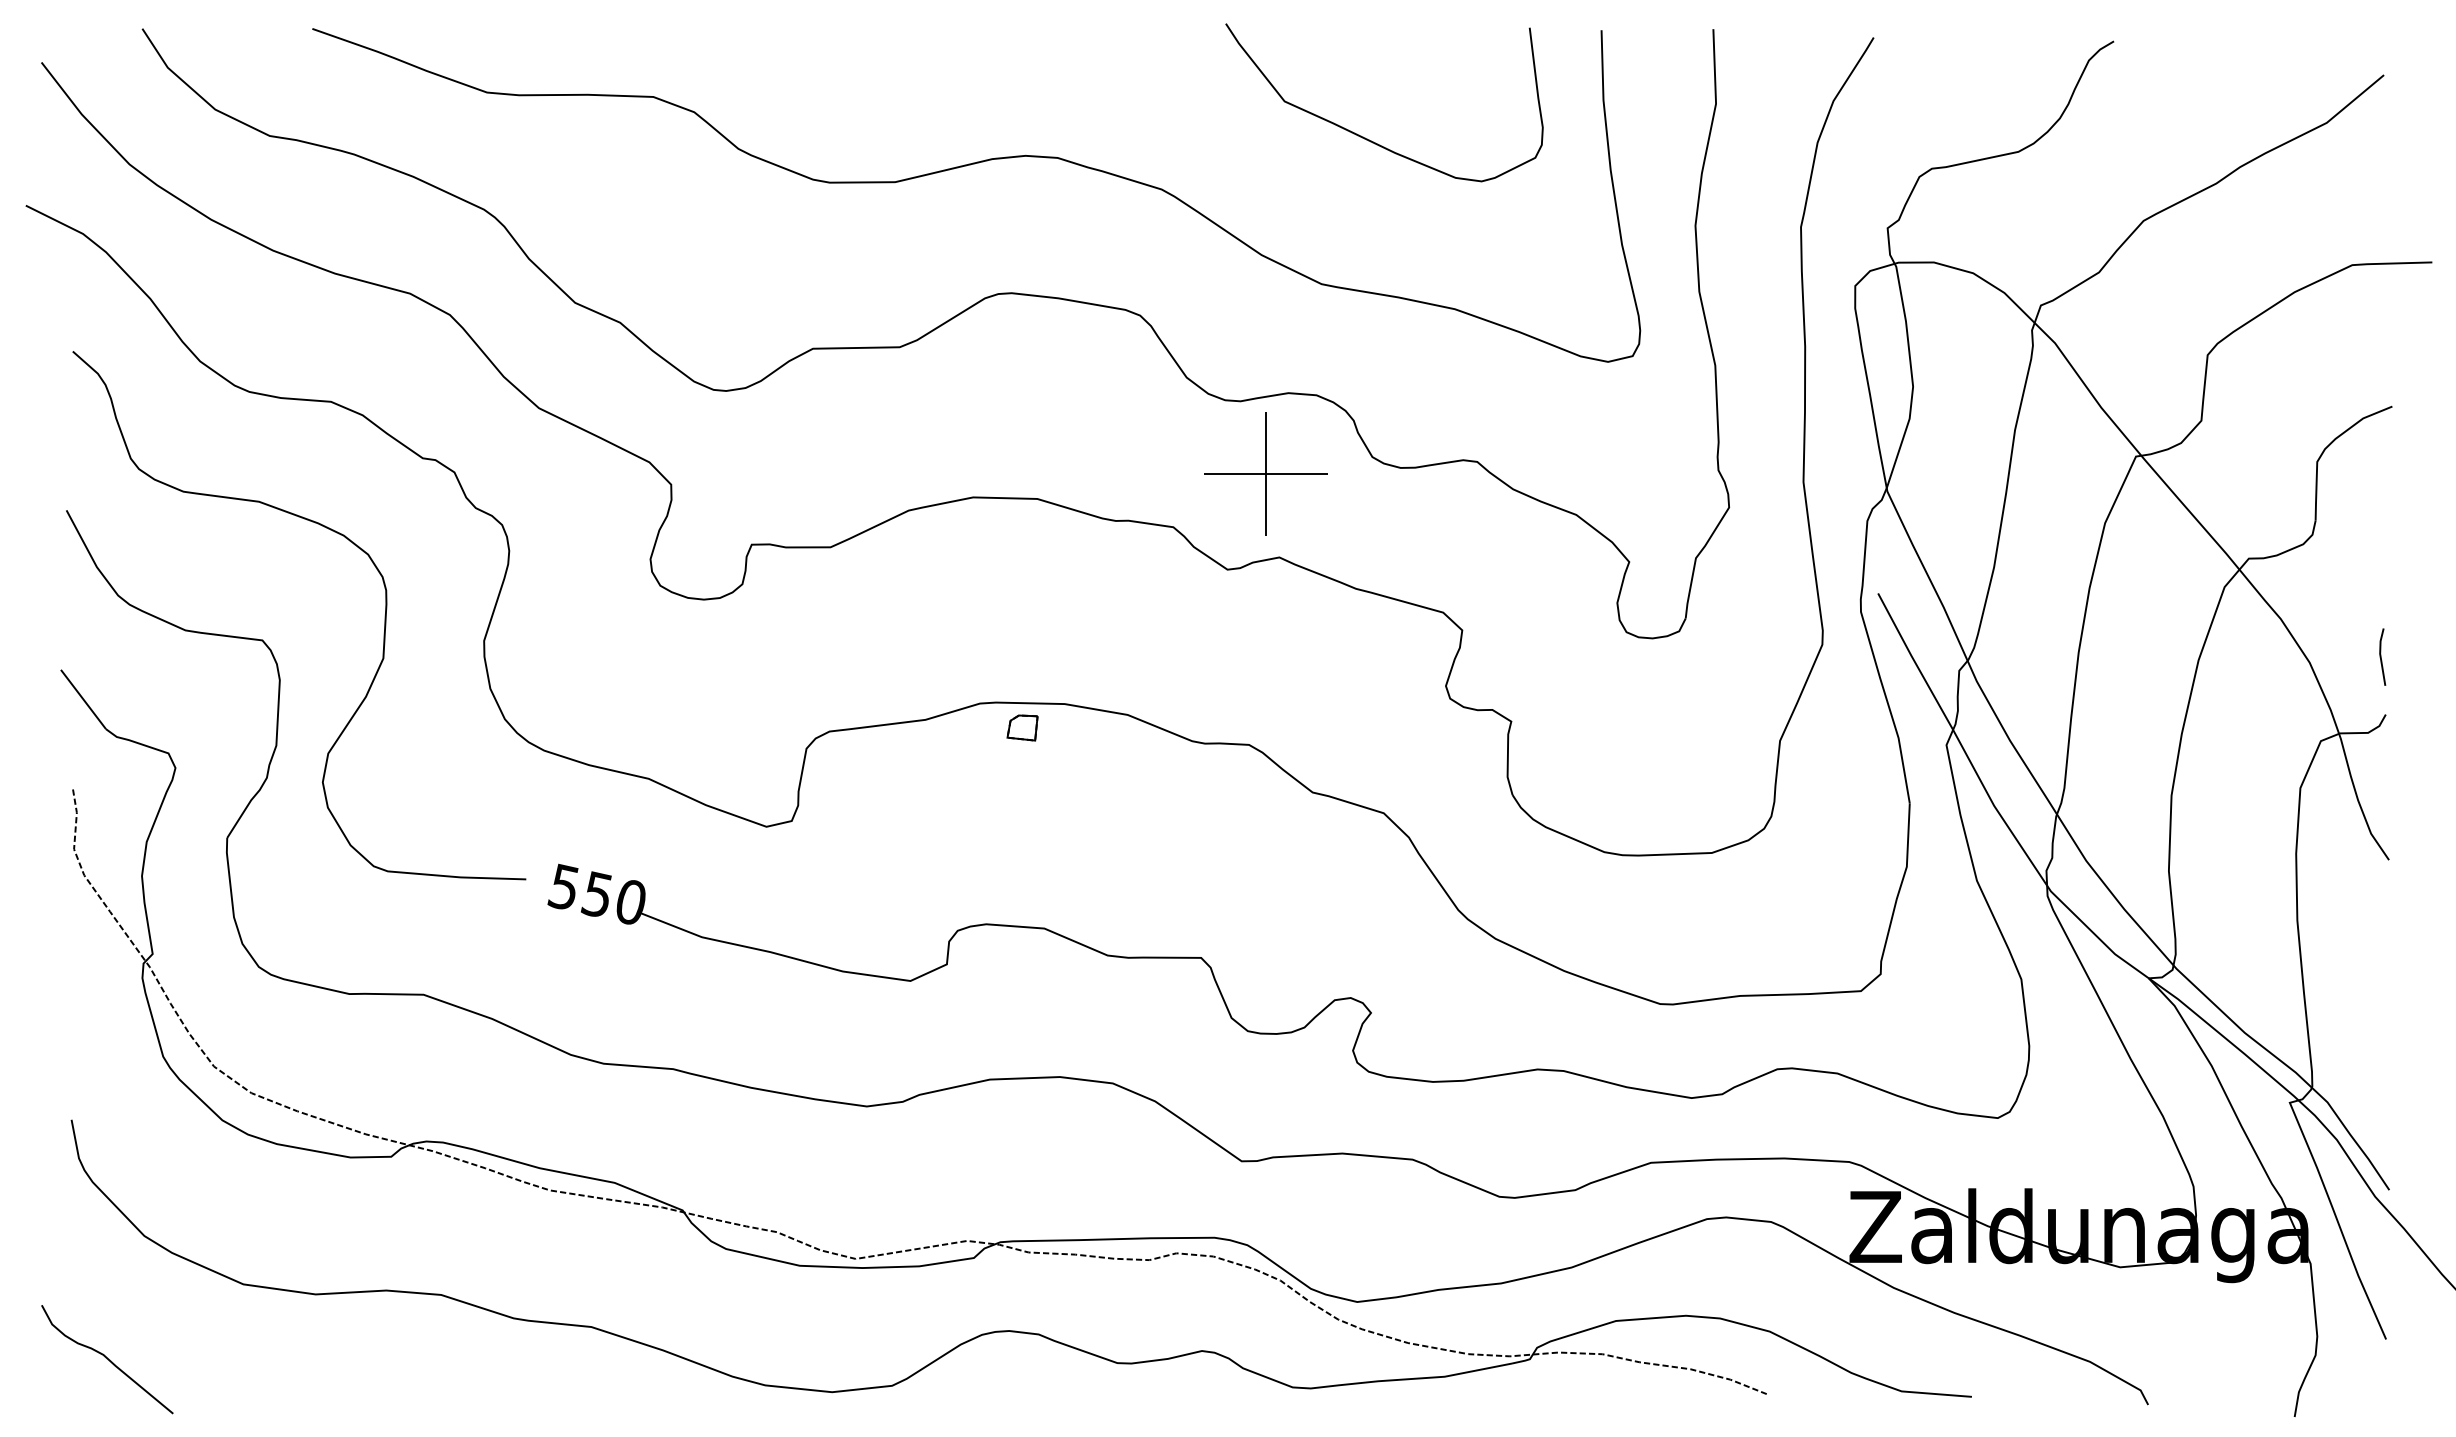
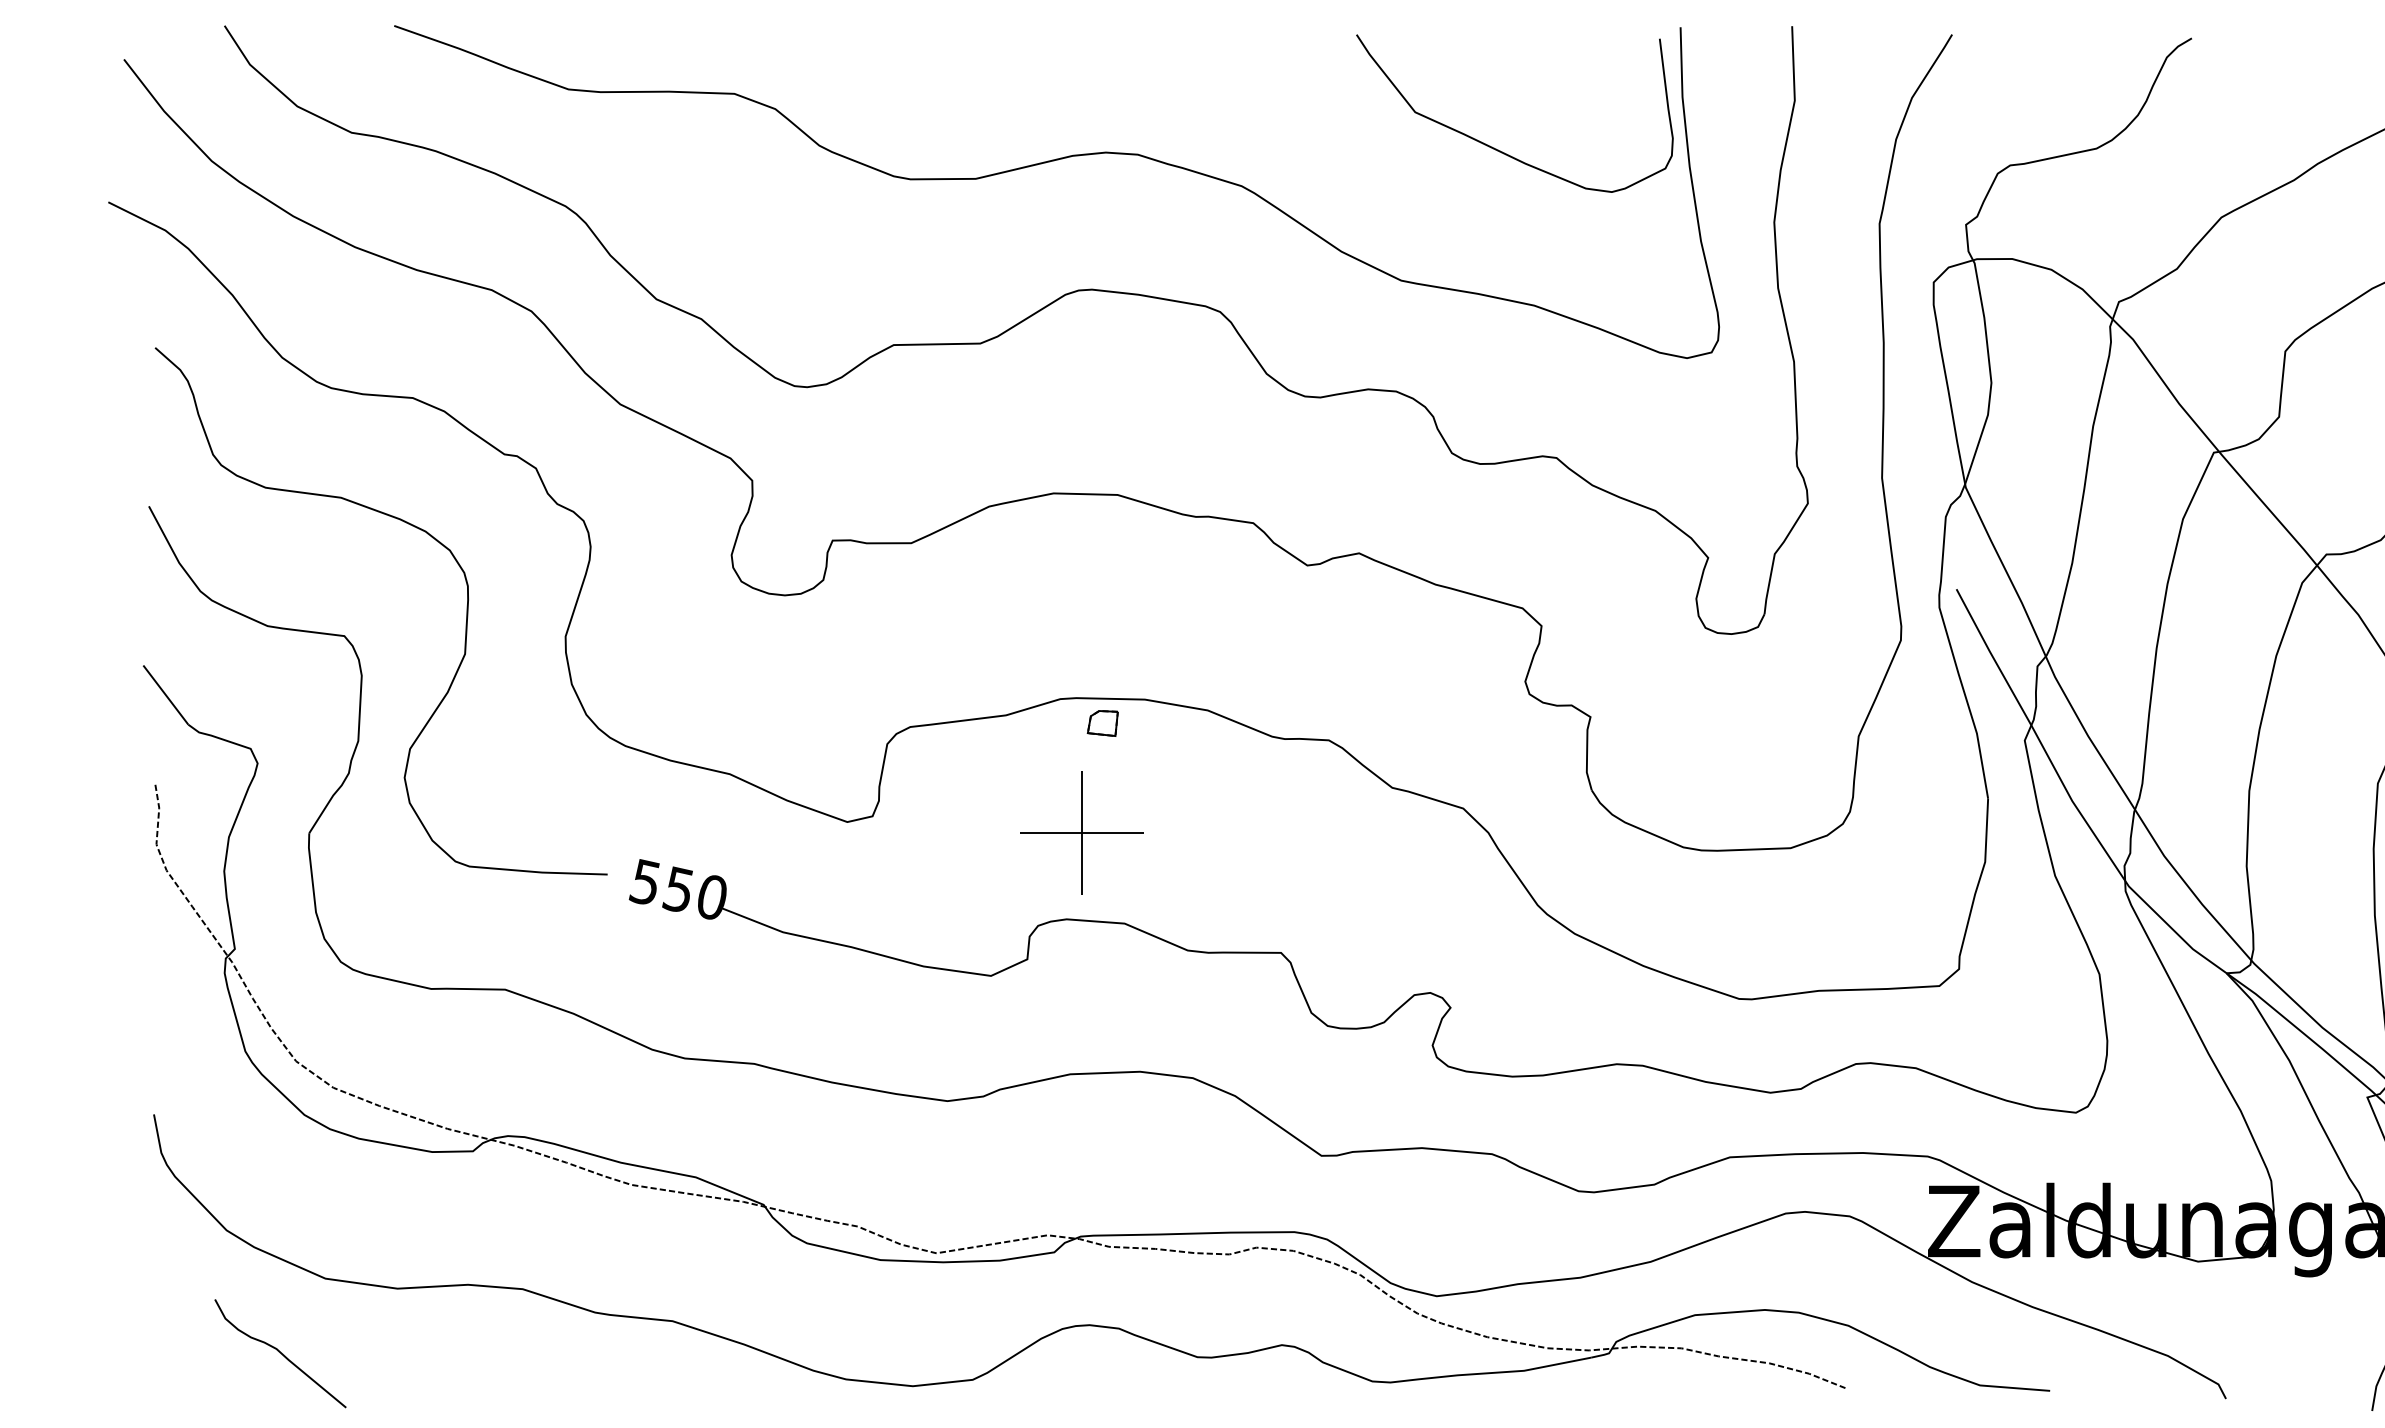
curve: (1367, 138) -> (1497, 149), moved
part: (1265, 473) -> (1081, 832), moved
curve: (107, 1359) -> (280, 1353), moved

